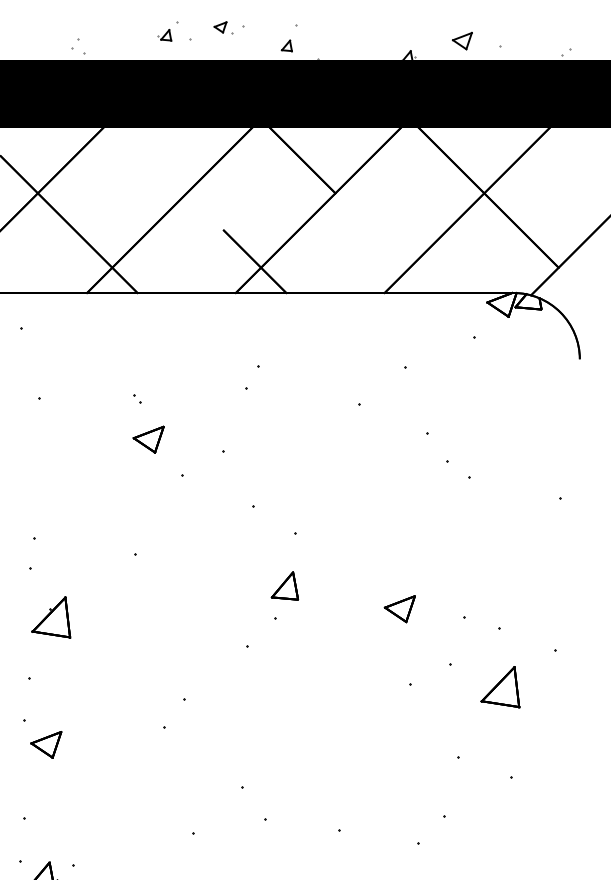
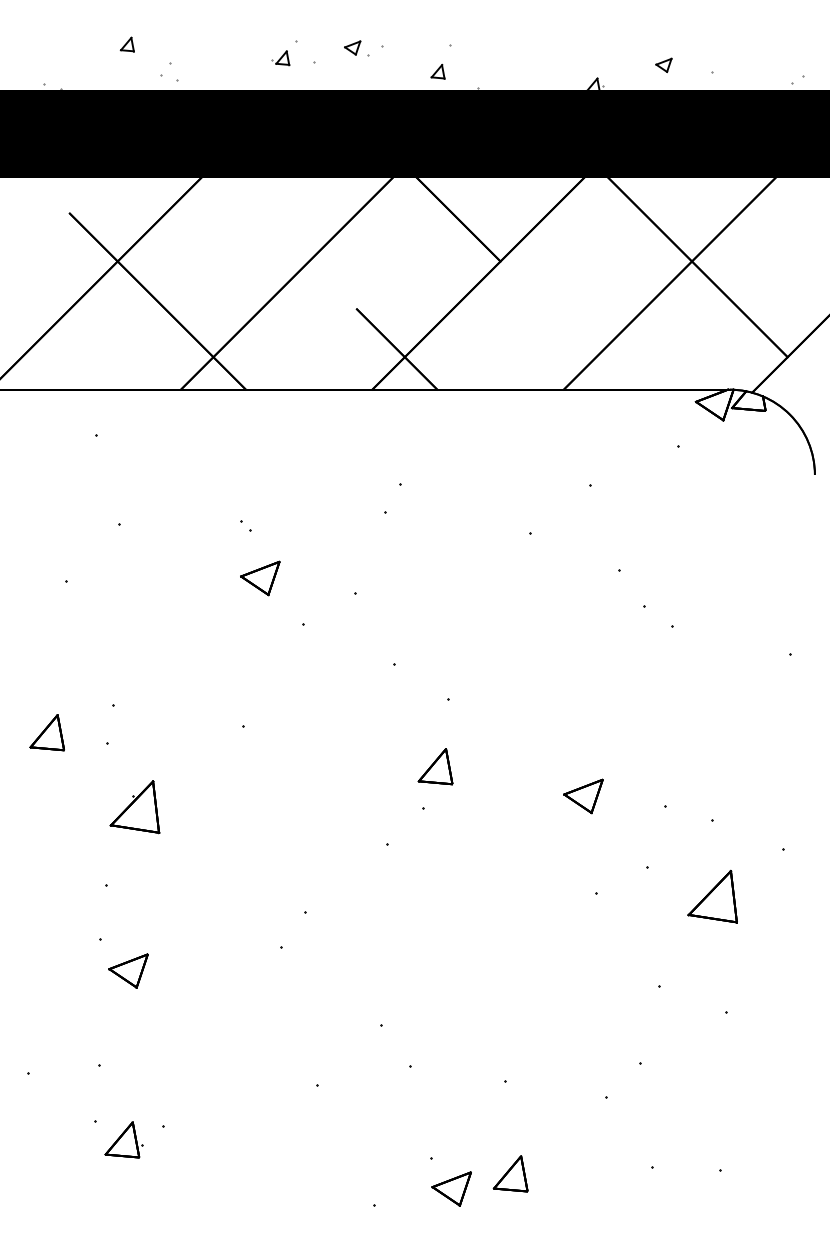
part: (44, 24) -> (126, 44), added
part: (462, 40) -> (663, 64), size x0.62

